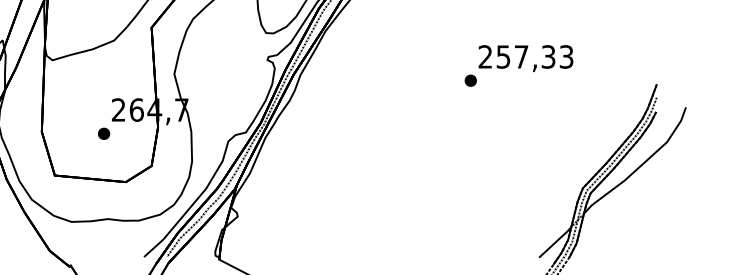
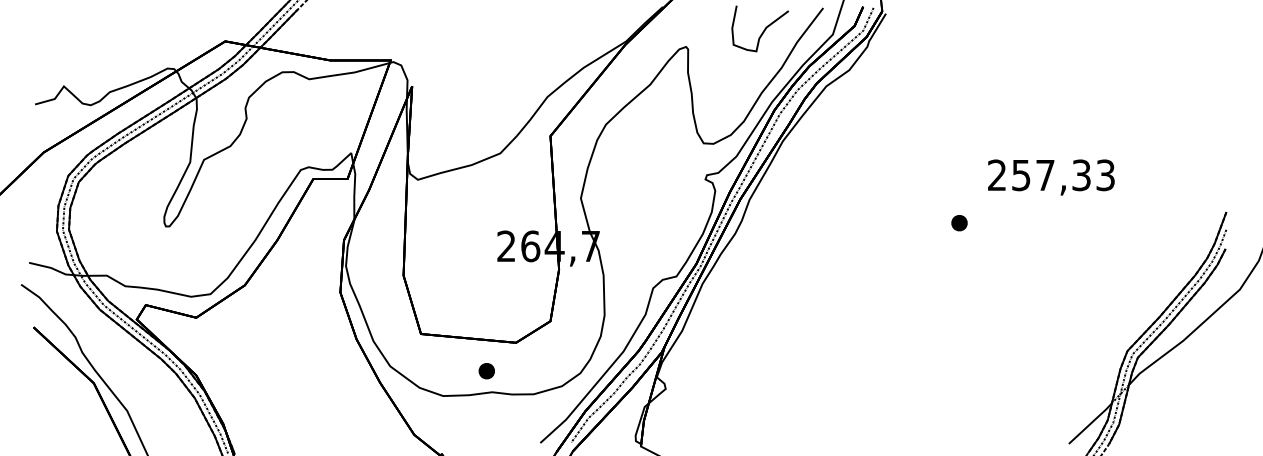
part: (470, 81) -> (959, 223), moved
part: (103, 134) -> (486, 371), moved

